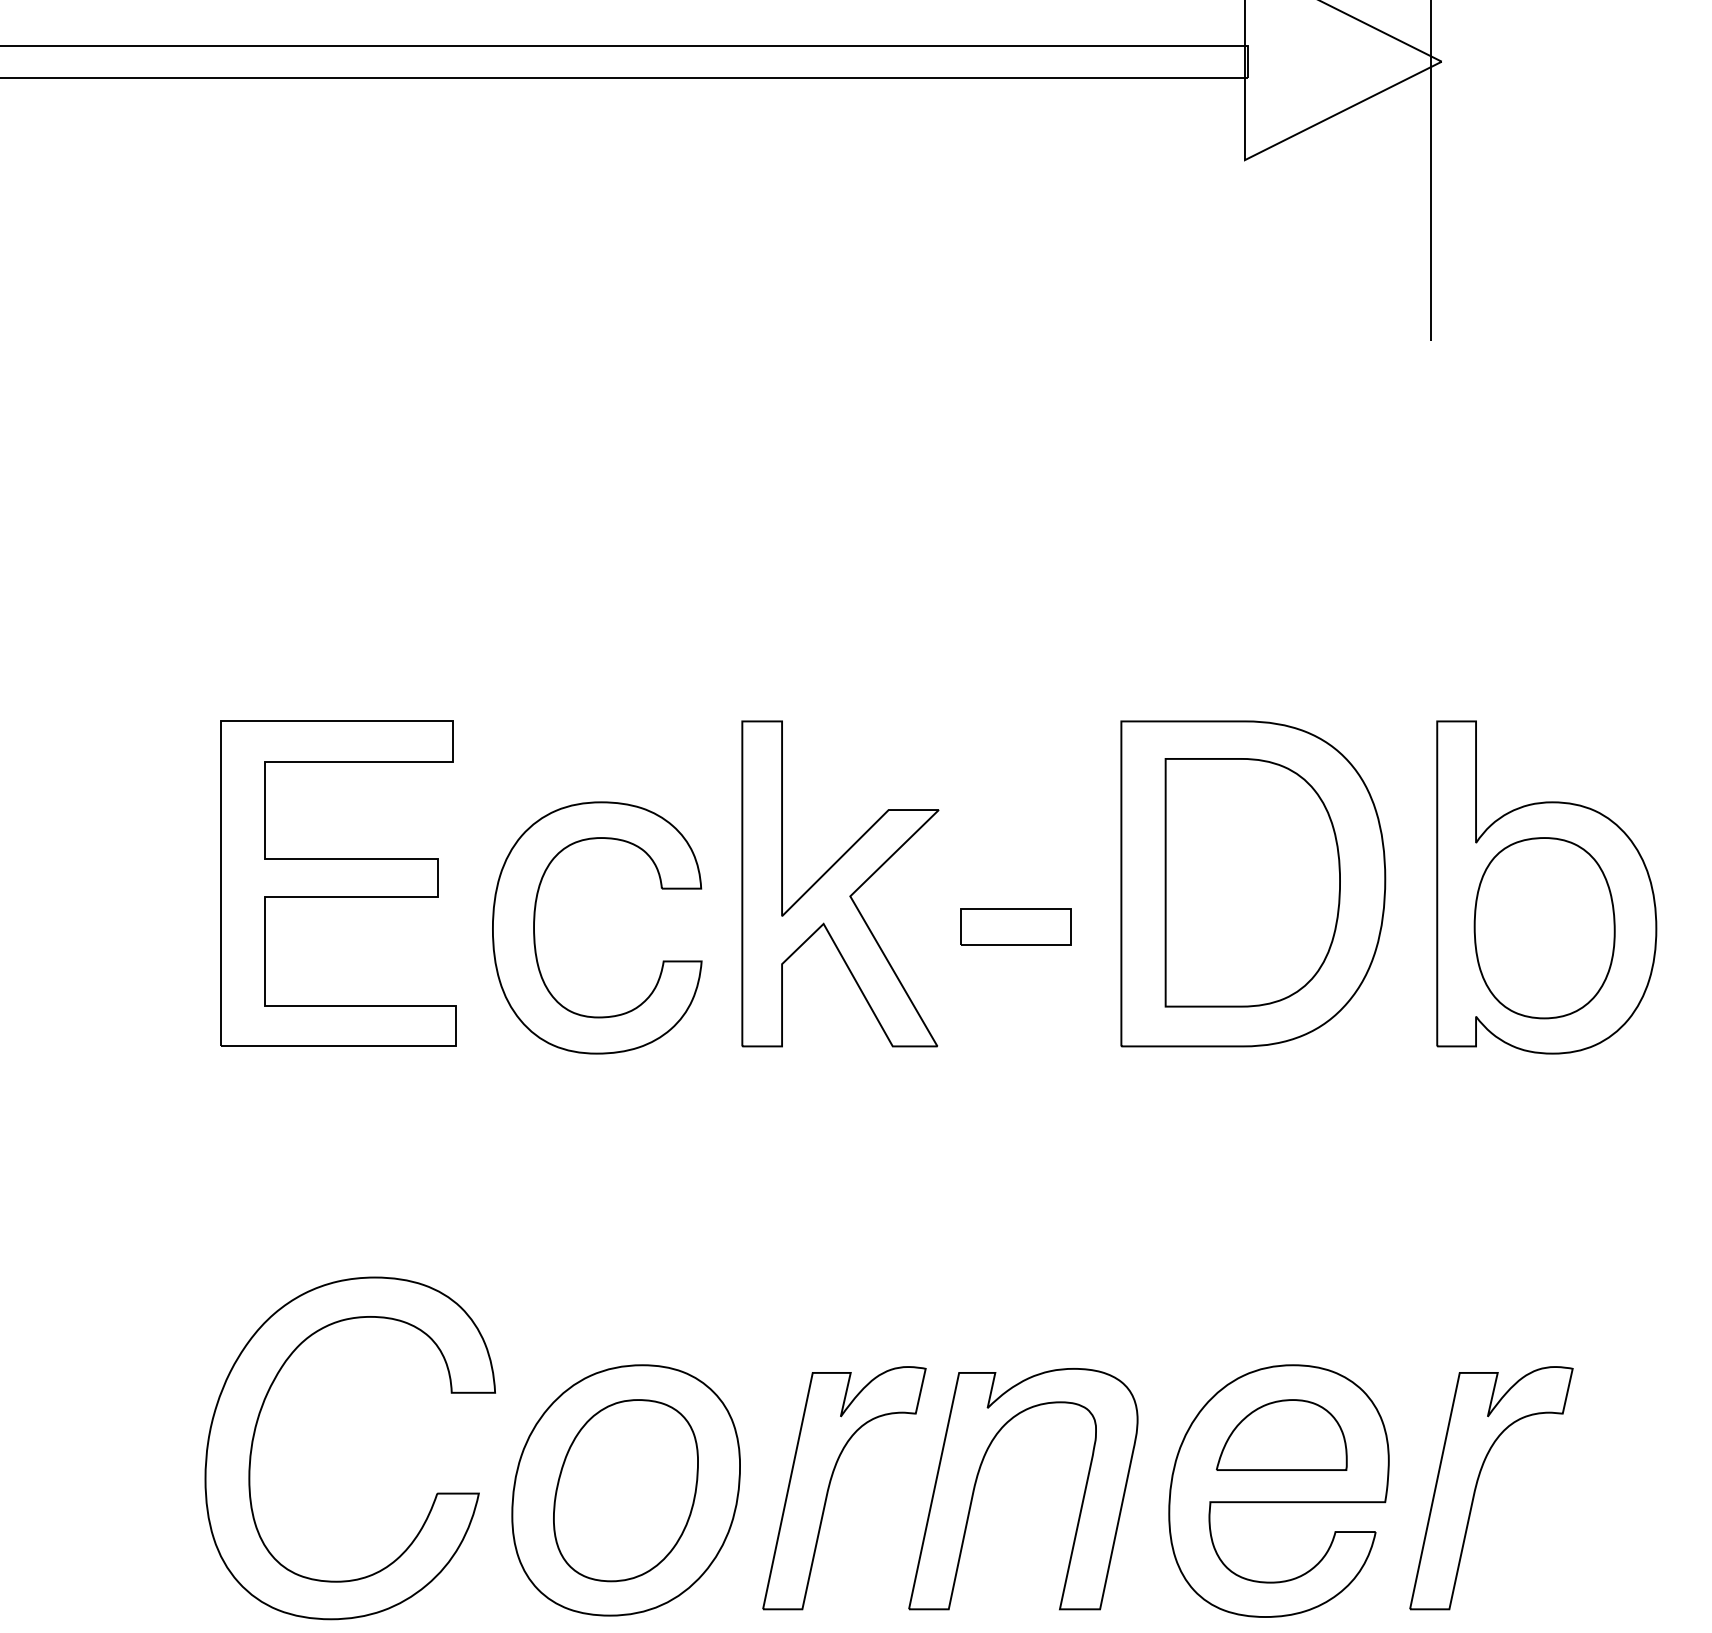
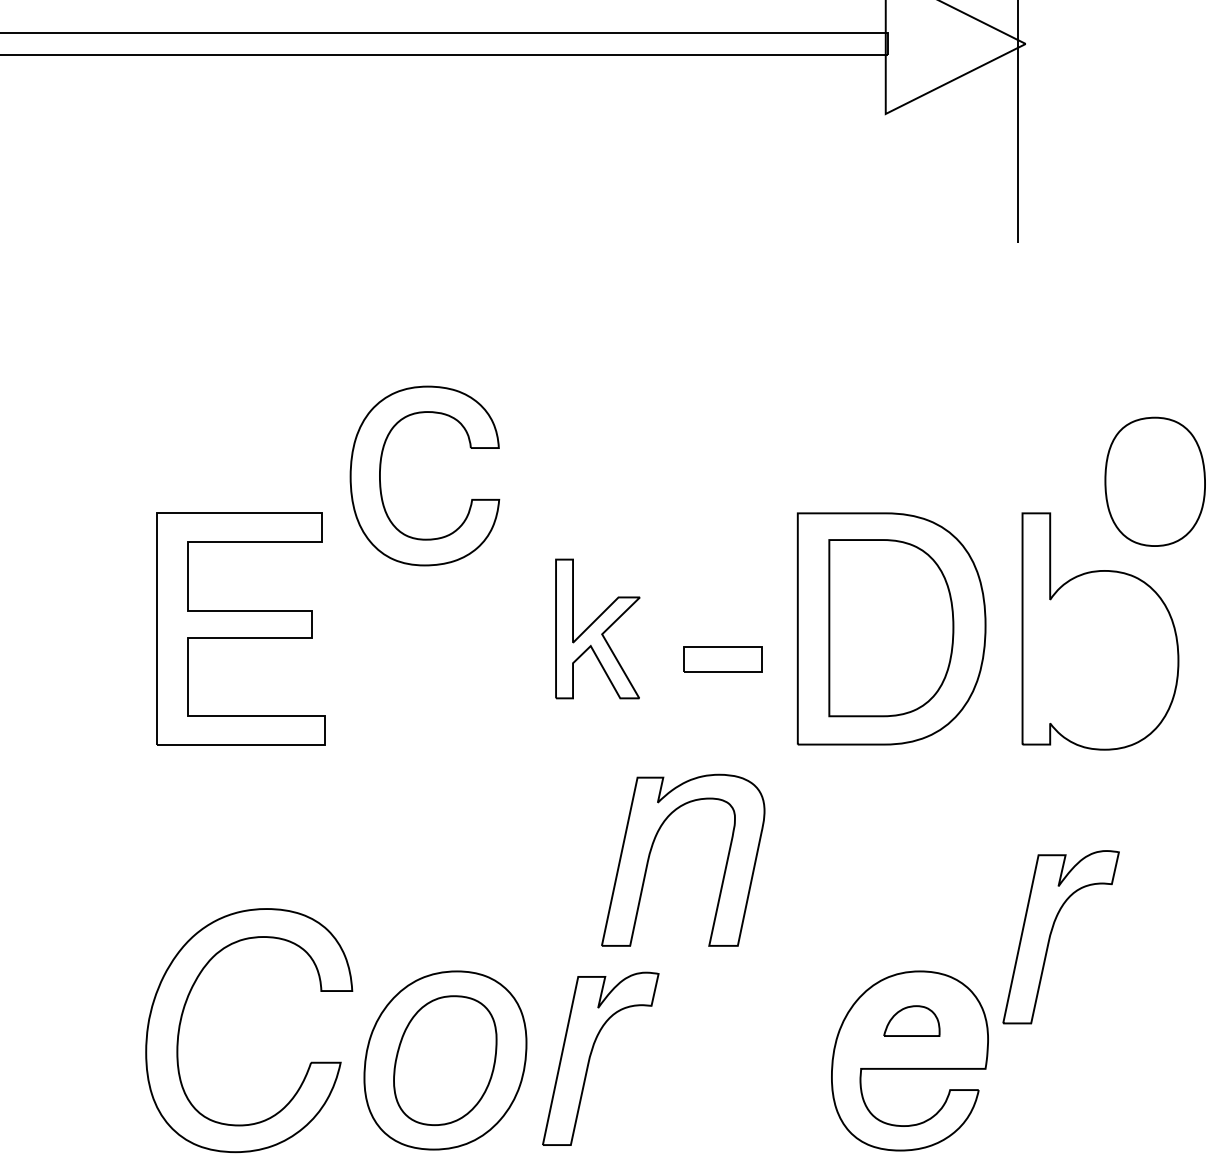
part: (840, 883) -> (597, 628), size x0.6
part: (535, 920) -> (380, 470), moved
part: (1544, 928) -> (1155, 482), moved
part: (1281, 1434) -> (911, 1020), size x0.6
part: (979, 1473) -> (652, 849), moved
part: (1477, 1485) -> (1051, 935), moved

